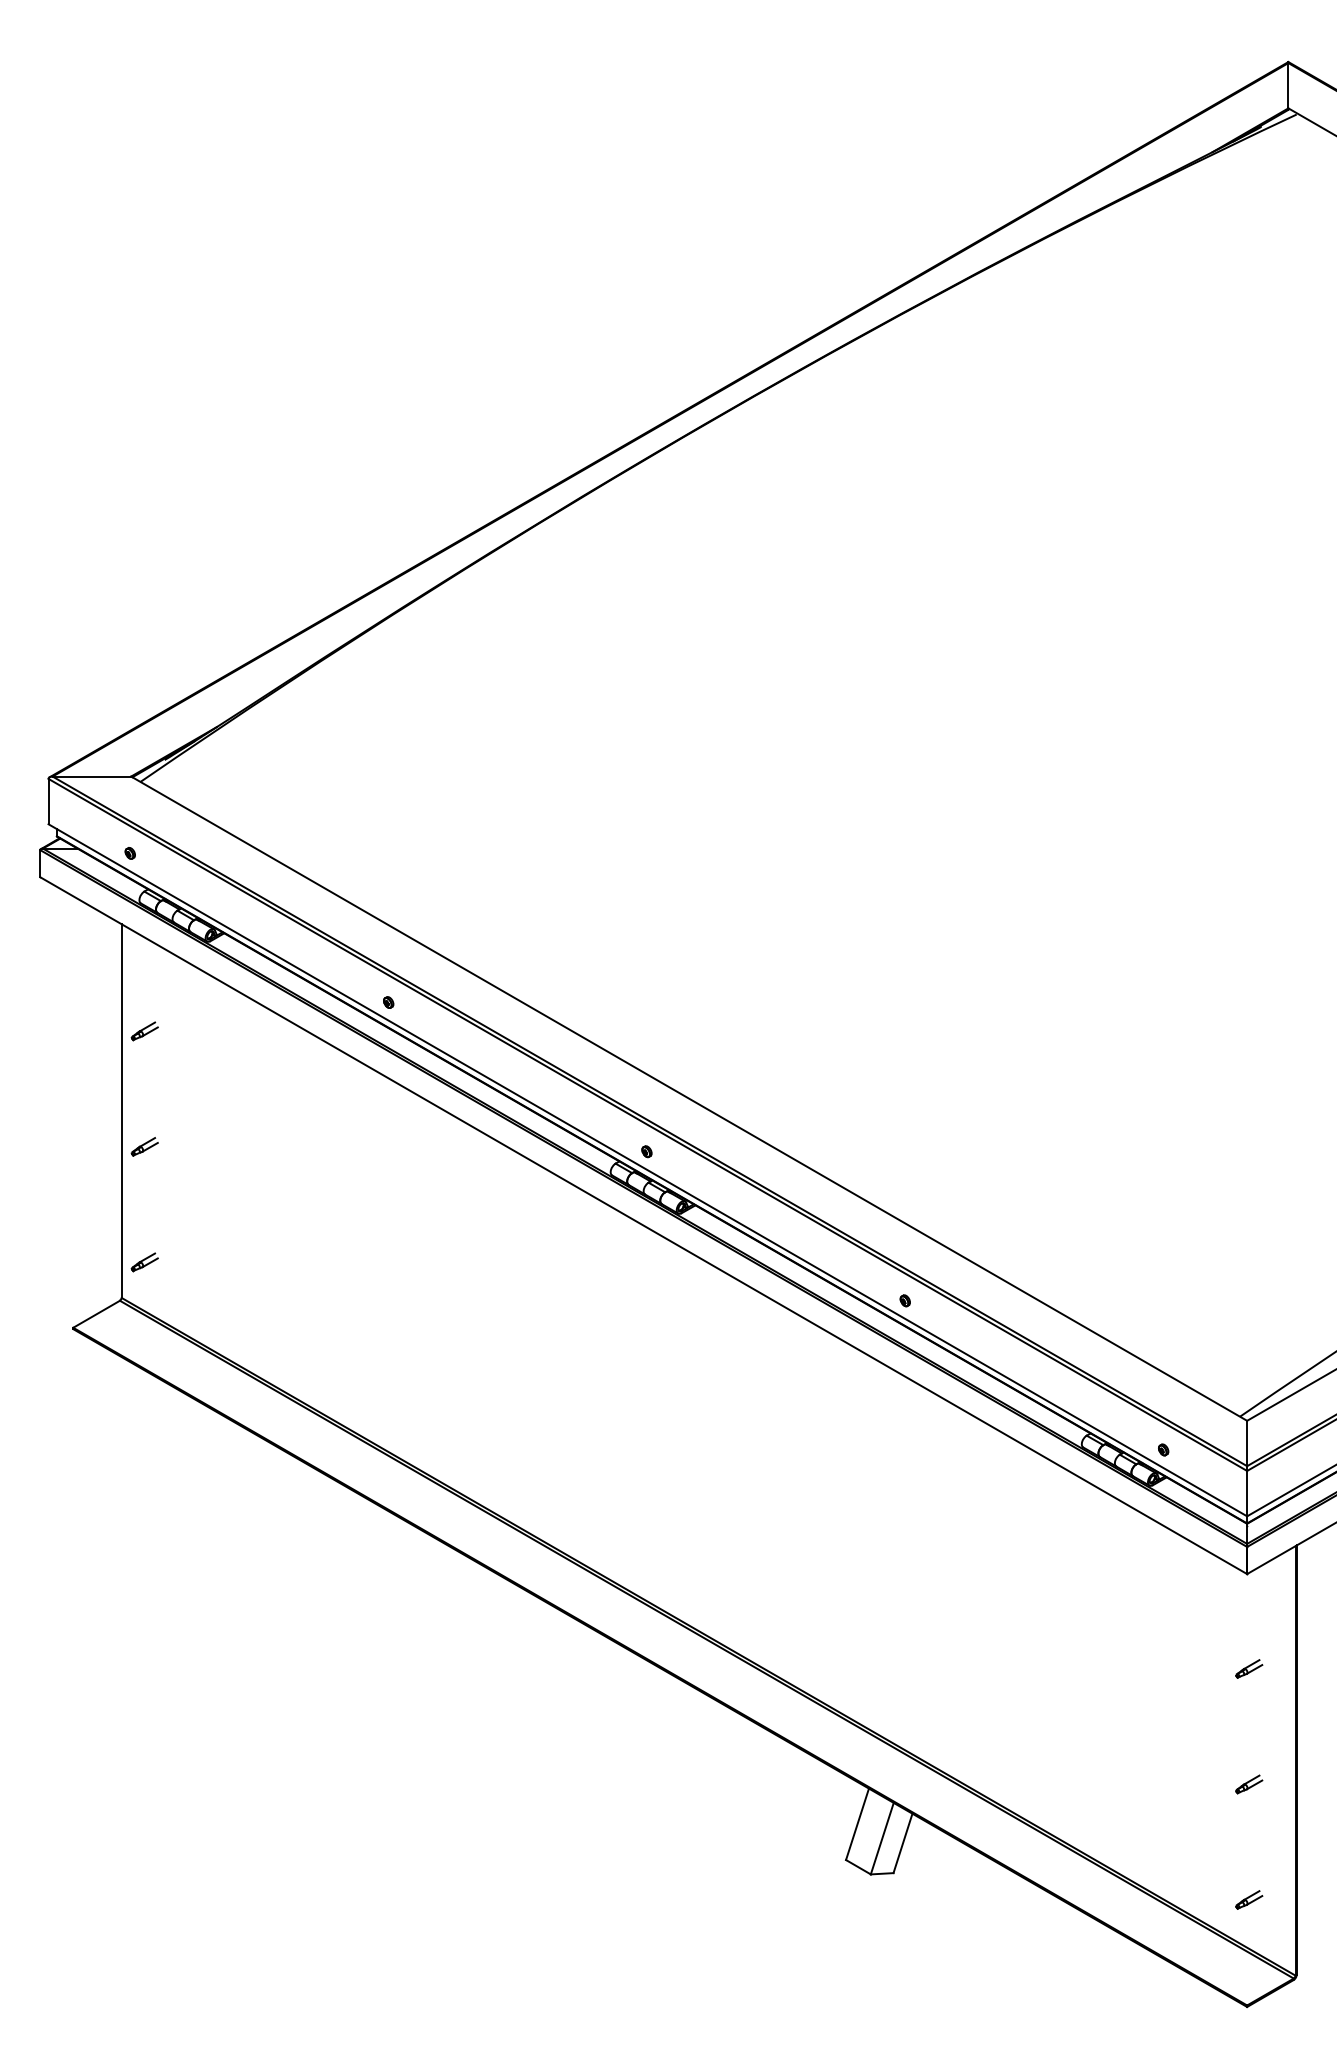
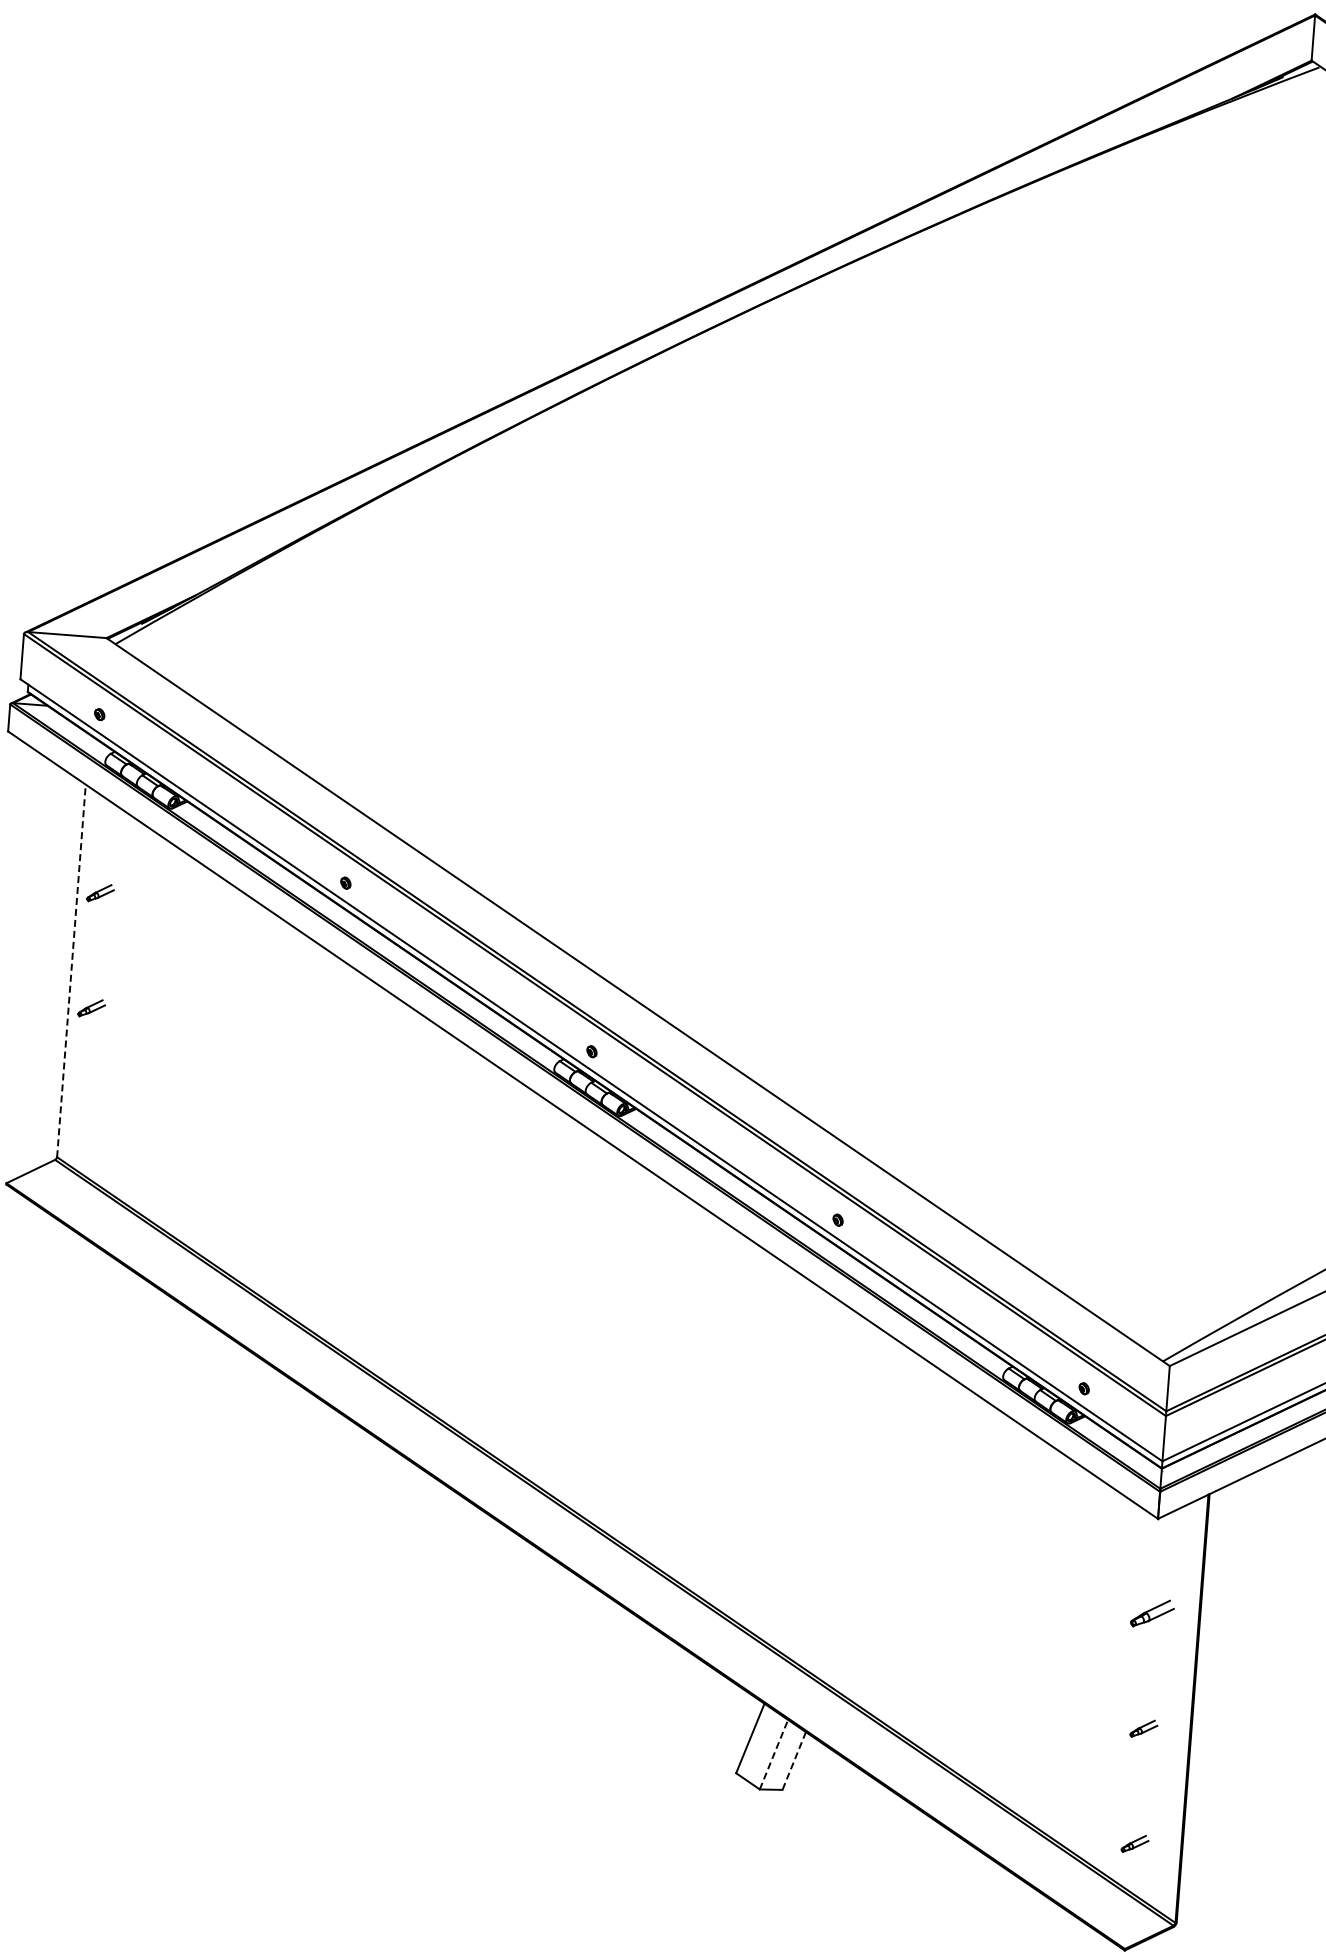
line: (121, 1111) -> (71, 971), solid -> dashed
part: (144, 1262) -> (82, 1123), removed
part: (1249, 1668) -> (1153, 1613), size x1.6
line: (882, 1838) -> (774, 1754), solid -> dashed
line: (902, 1843) -> (793, 1761), solid -> dashed

